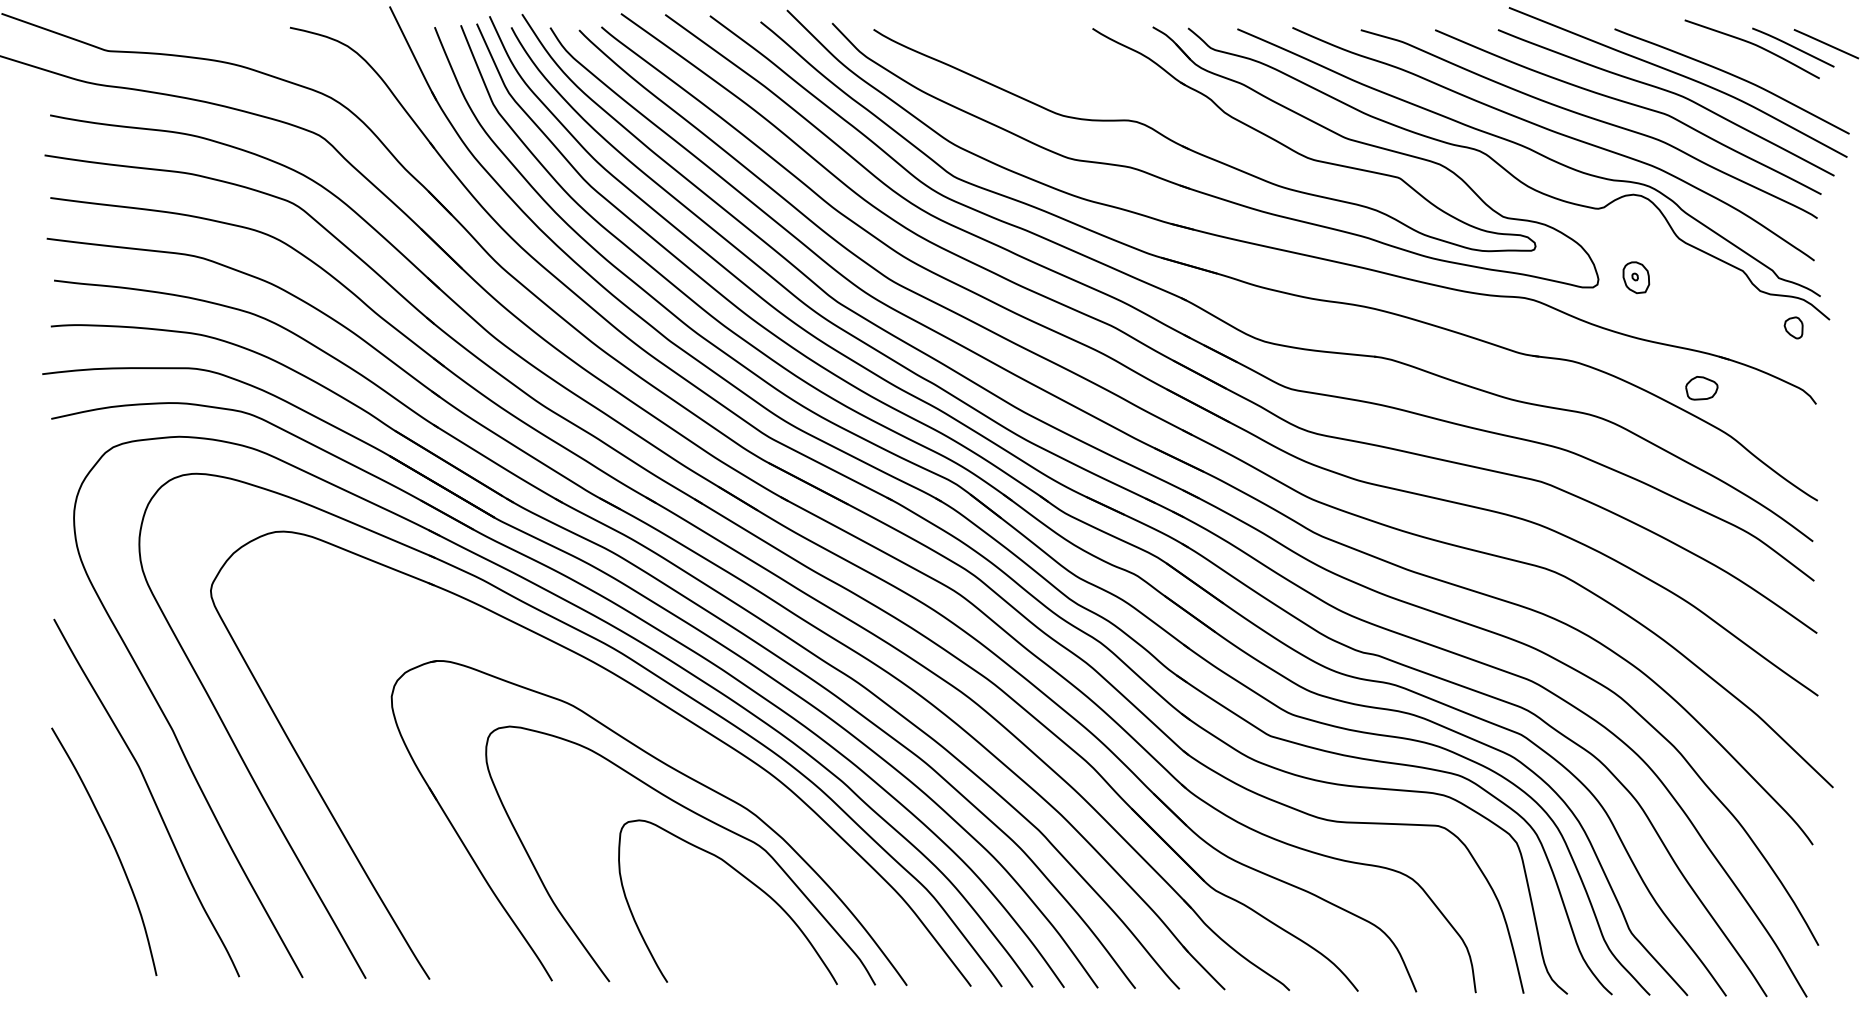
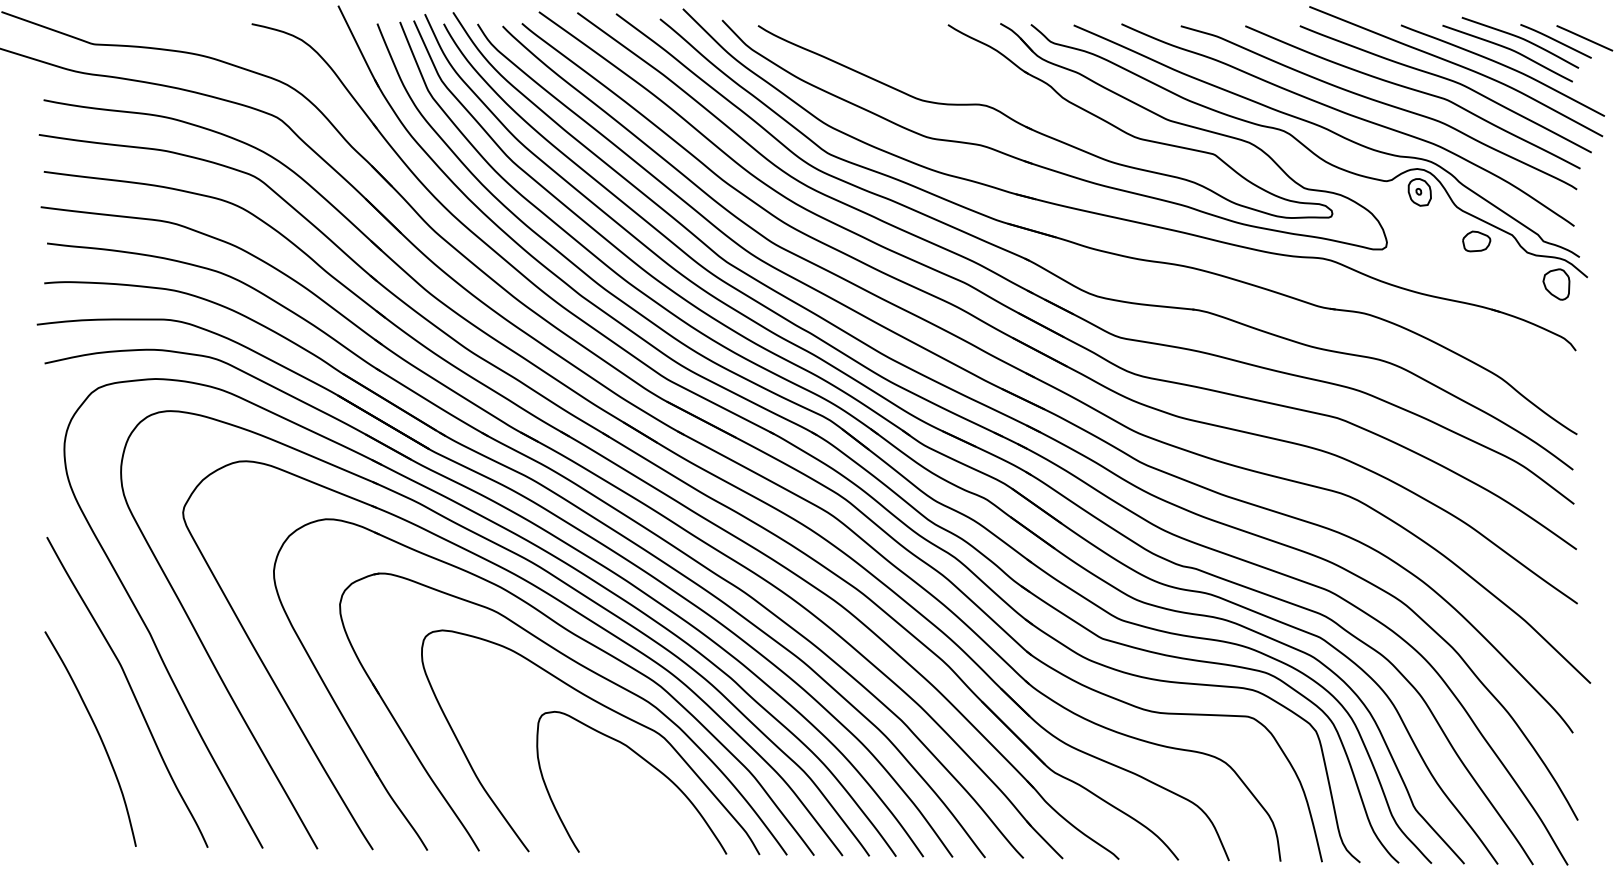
curve: (1739, 57) -> (1509, 49), added
part: (1636, 277) -> (1419, 192), moved
part: (1793, 327) -> (1556, 284), size x1.67
part: (1701, 388) -> (1476, 241), moved
part: (663, 733) -> (575, 636), added

